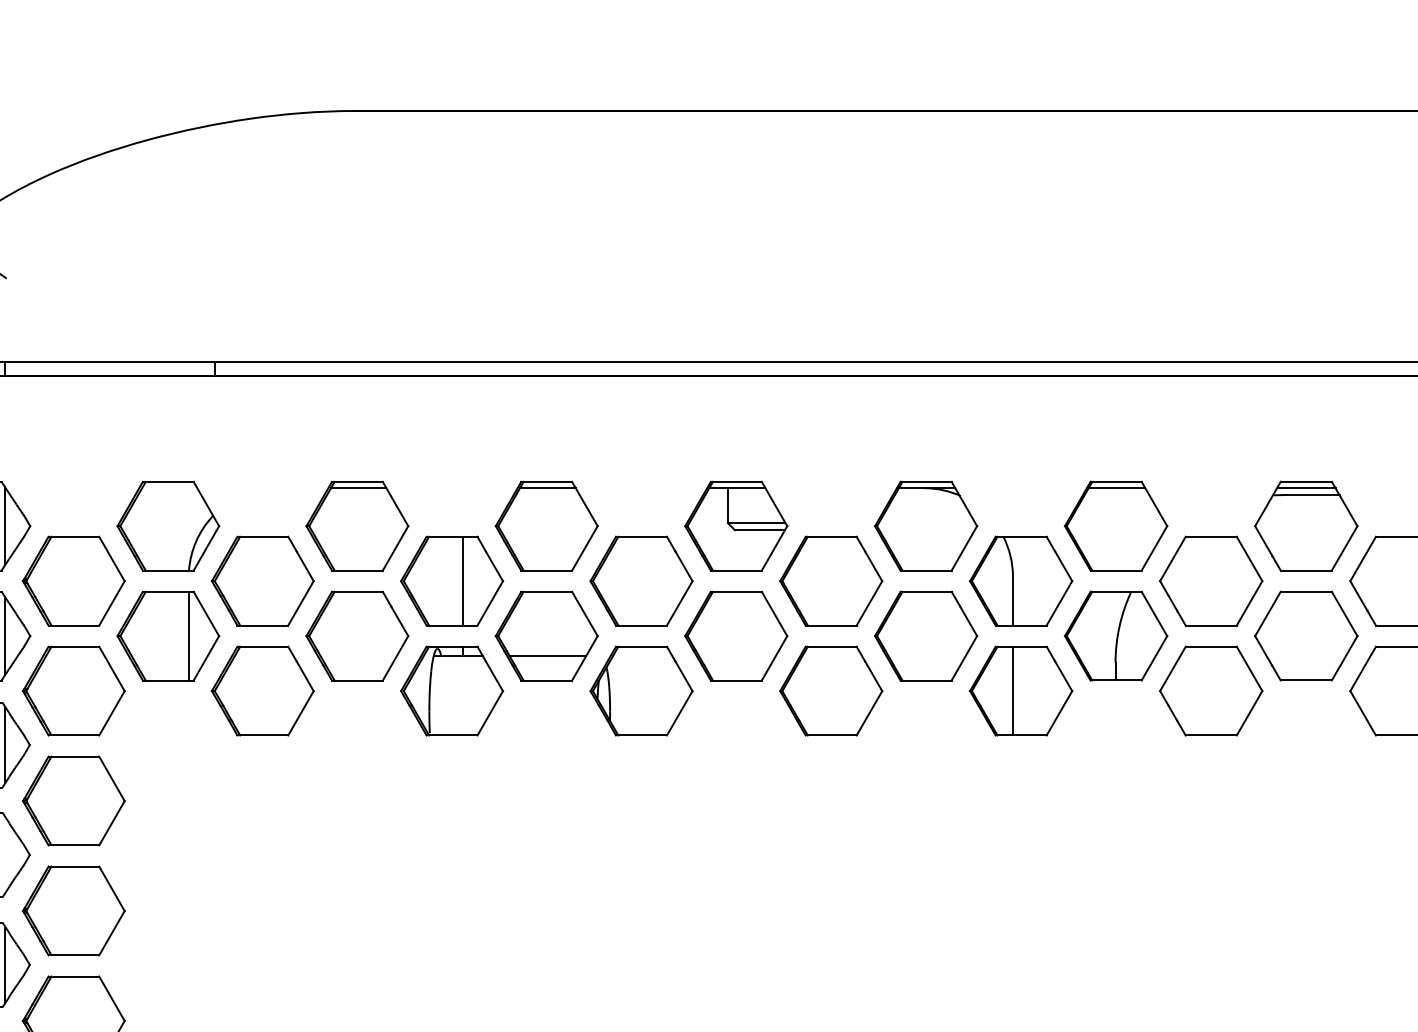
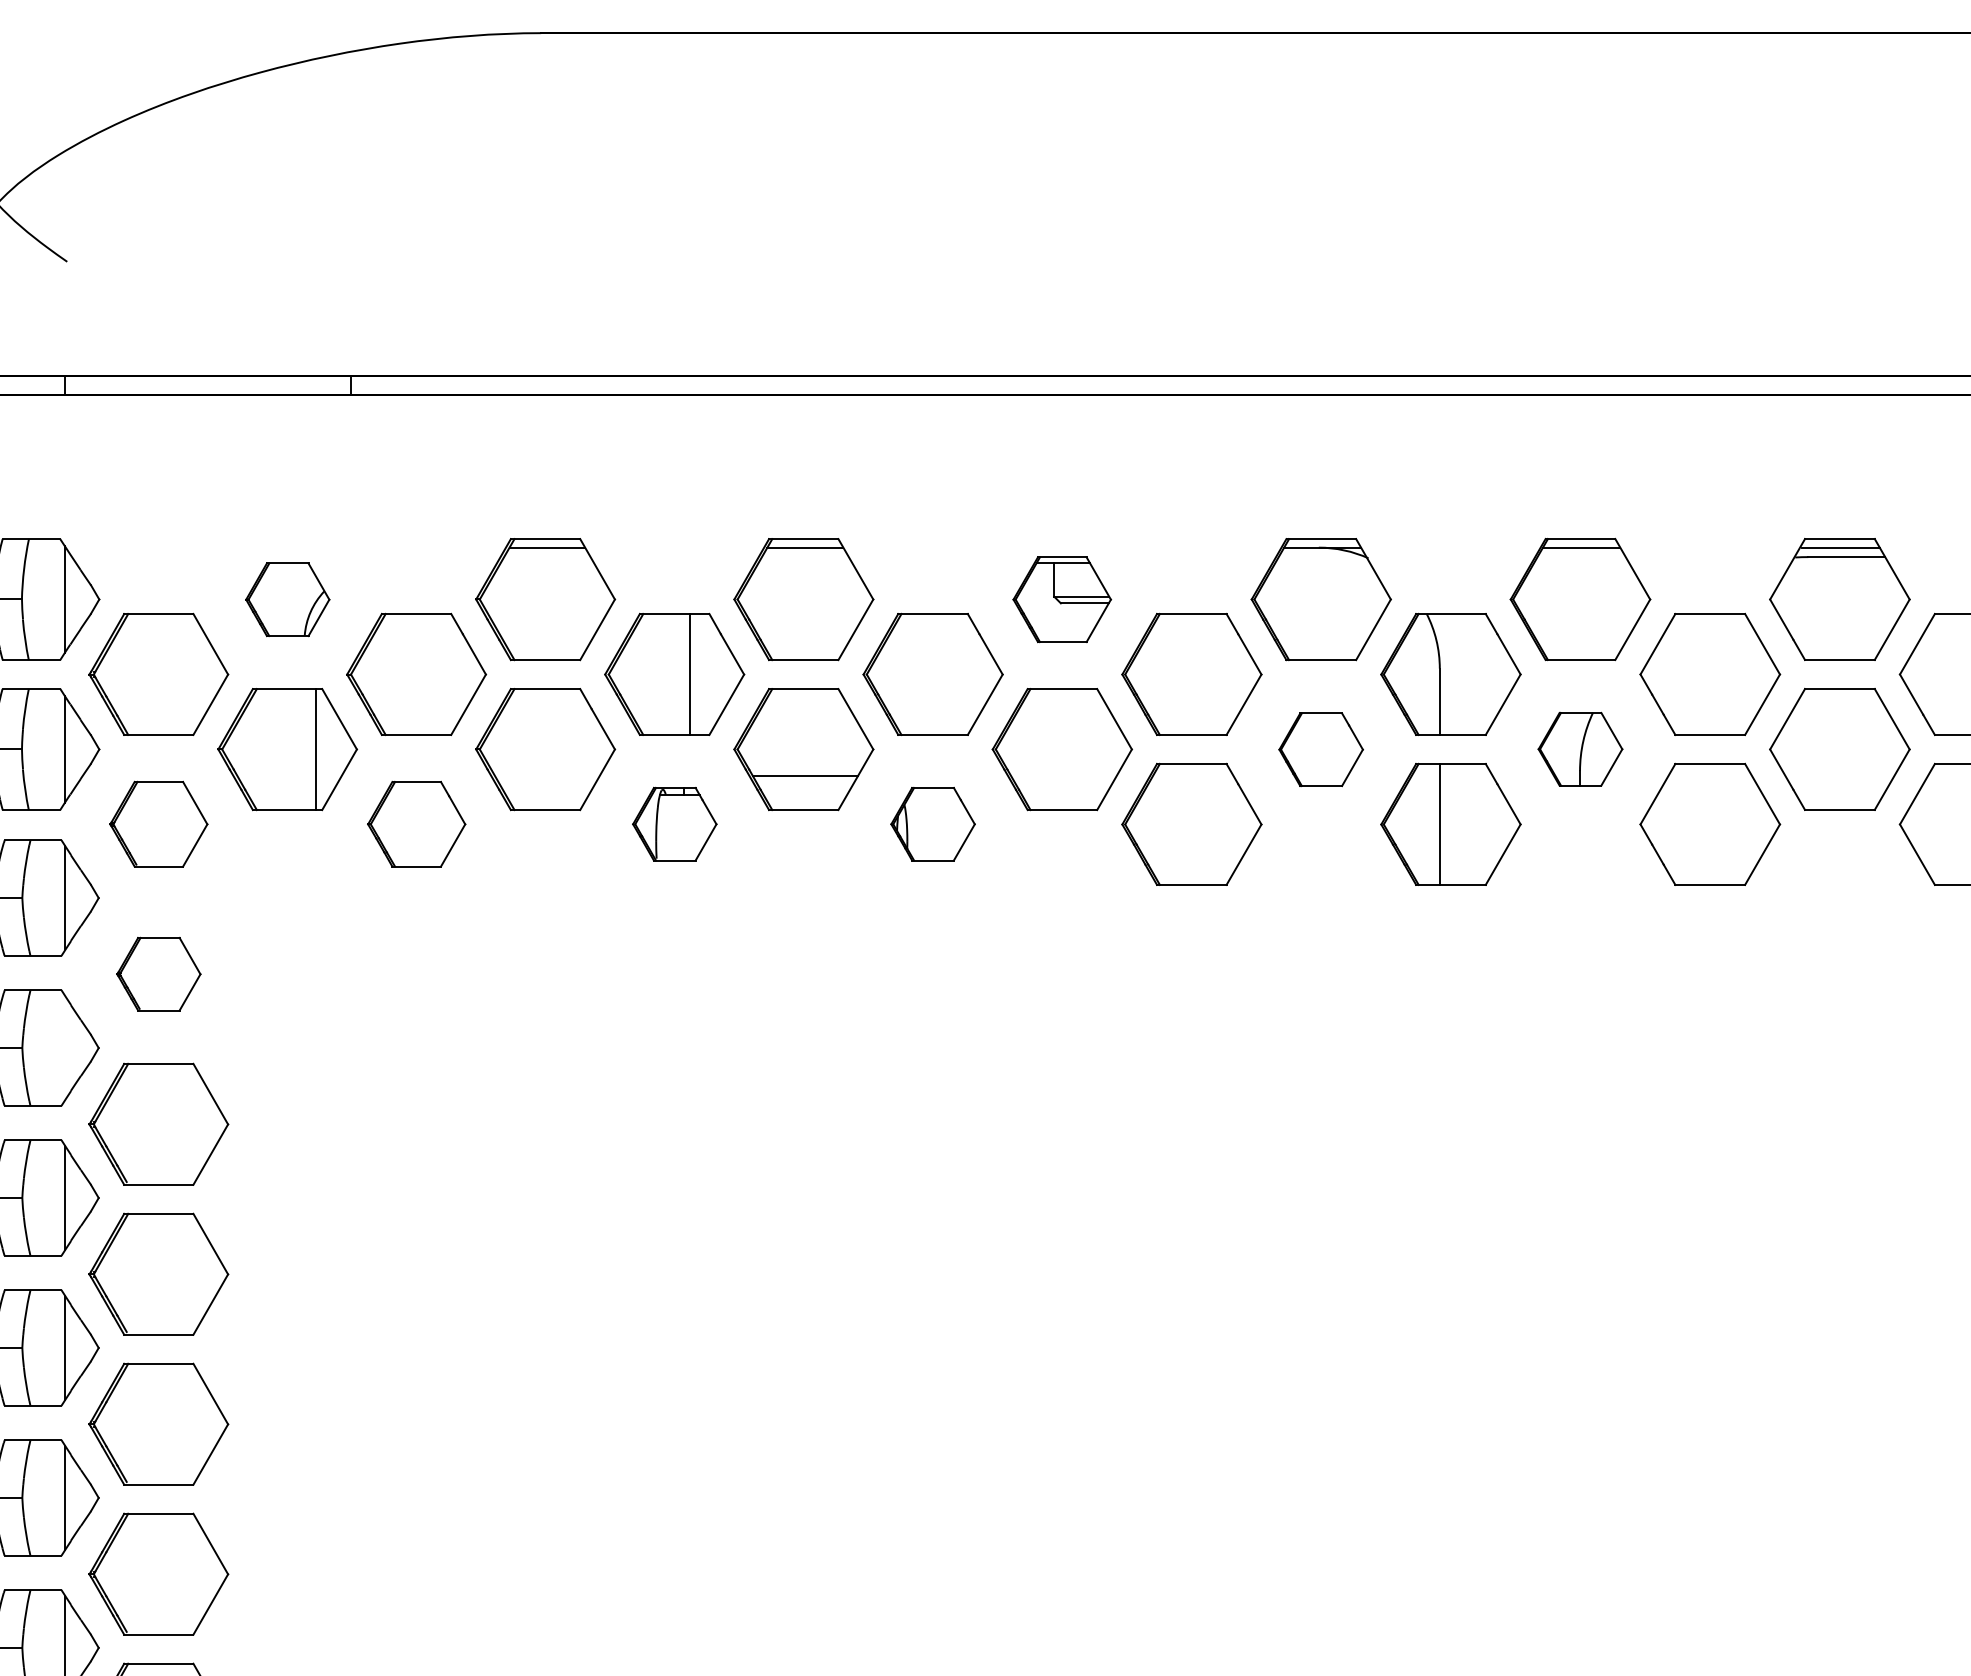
part: (168, 526) -> (287, 599), size x0.6
part: (735, 526) -> (1061, 599), size x0.7
part: (1116, 635) -> (1580, 748), size x0.6
part: (925, 636) -> (1320, 749), size x0.6
part: (73, 690) -> (158, 823), size x0.7
part: (262, 690) -> (416, 823), size x0.7
part: (451, 690) -> (674, 823), size x0.6
part: (641, 690) -> (932, 823), size x0.6
part: (73, 800) -> (158, 973), size x0.6

